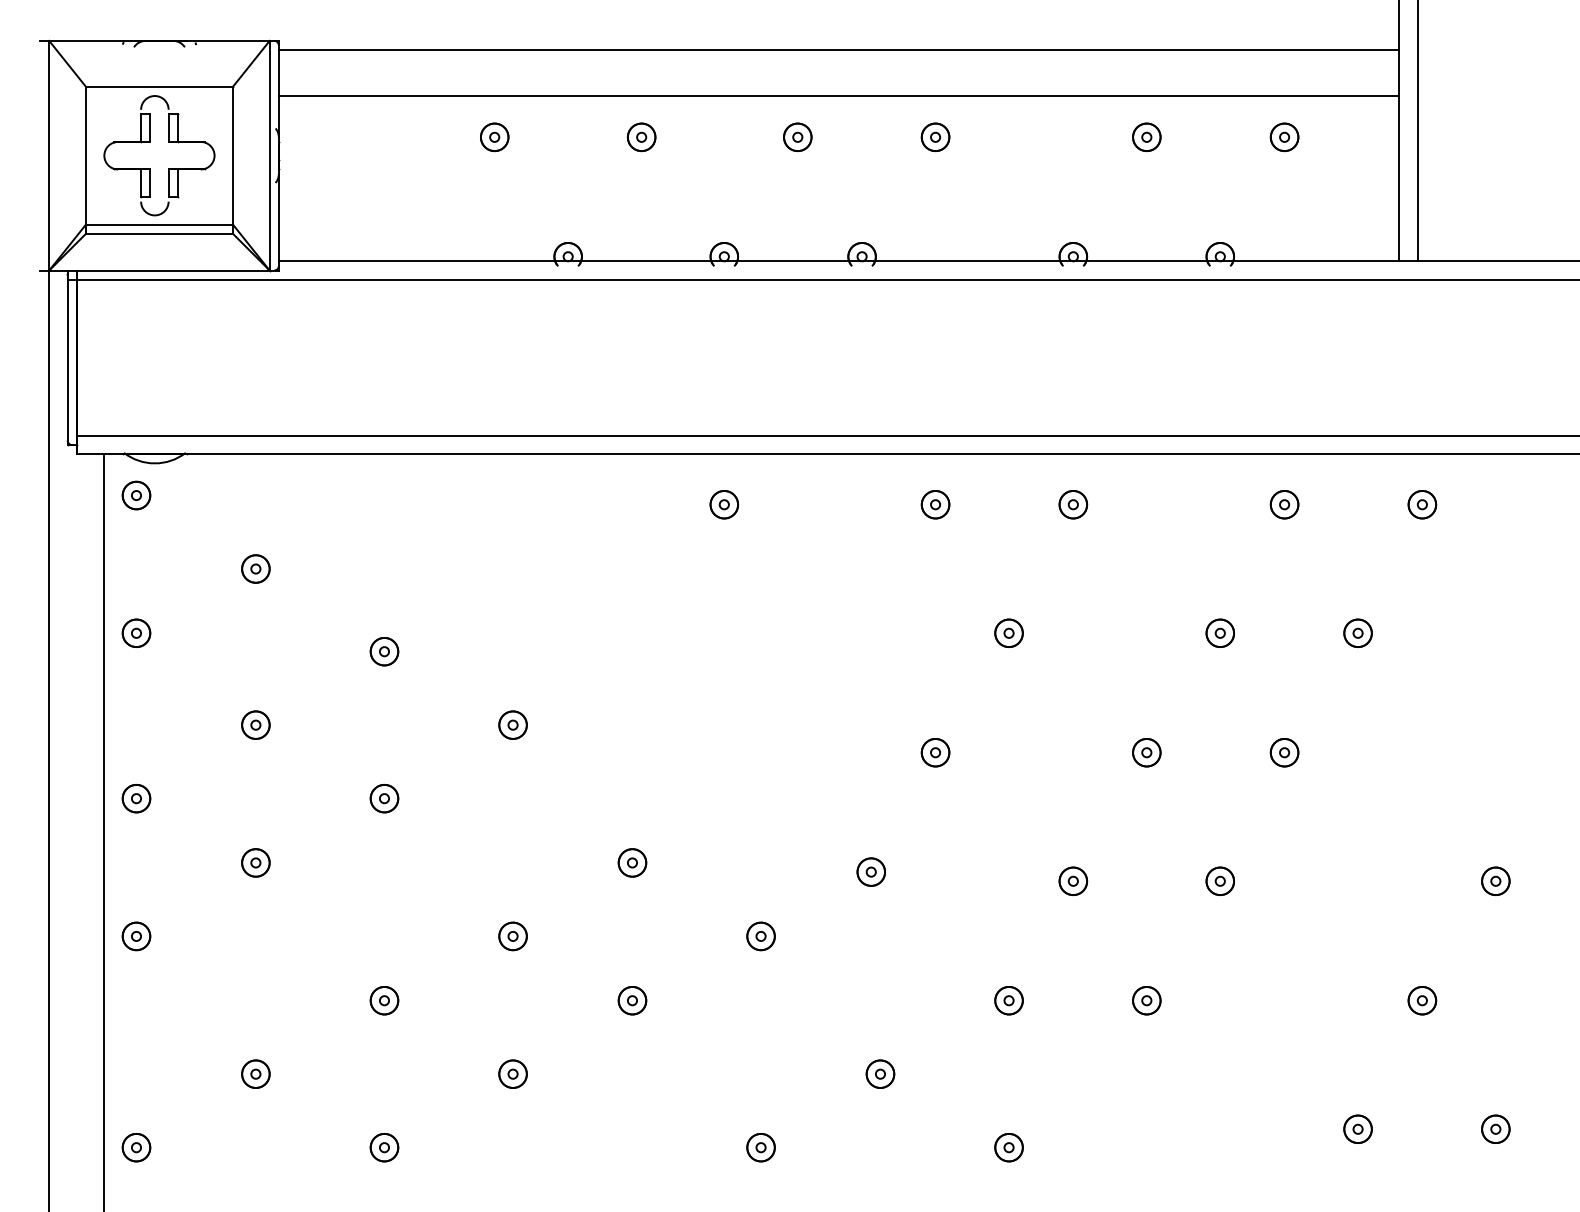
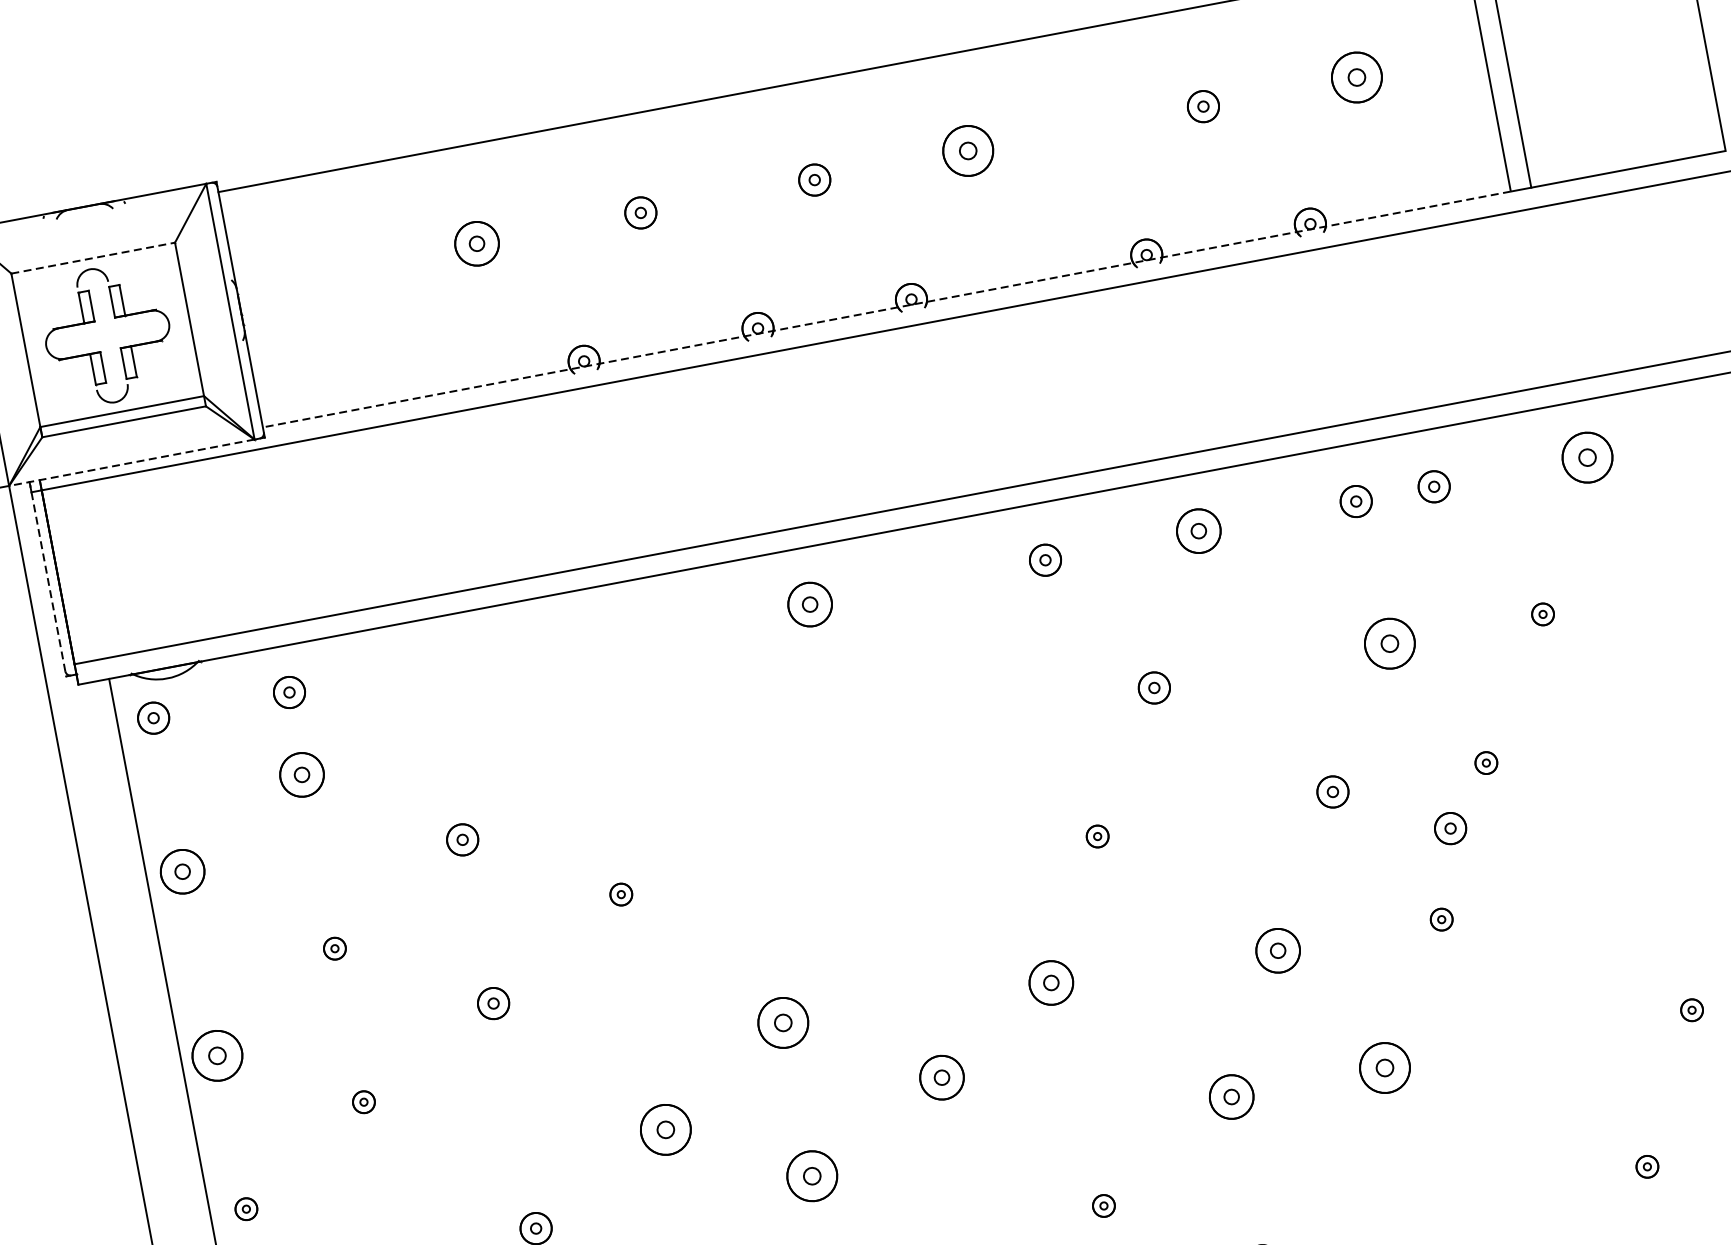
line: (159, 86) -> (93, 257), solid -> dashed
line: (838, 96) -> (851, 126), removed
part: (494, 137) -> (476, 244), size x1.4
part: (935, 137) -> (968, 151), size x1.6
part: (1284, 137) -> (1356, 77), size x1.6
line: (838, 261) -> (886, 309), solid -> dashed
line: (158, 270) -> (130, 462), solid -> dashed
line: (67, 362) -> (48, 584), solid -> dashed
part: (258, 495) -> (289, 692), added
part: (724, 504) -> (810, 604), size x1.4
part: (1073, 504) -> (1199, 530), size x1.4
part: (1214, 504) -> (1356, 501), added
part: (1422, 504) -> (1587, 457), size x1.6
part: (255, 568) -> (301, 774), size x1.4
part: (136, 632) -> (182, 870), size x1.4
part: (1219, 632) -> (1388, 642), size x1.6
part: (1357, 632) -> (1542, 613), size x0.7
part: (255, 724) -> (334, 948), size x0.7
part: (512, 724) -> (620, 894), size x0.7
part: (935, 752) -> (1097, 836), size x0.7
part: (1284, 752) -> (1486, 762), size x0.7
part: (136, 798) -> (217, 1055), size x1.6
part: (1242, 803) -> (1450, 828), added
part: (255, 862) -> (363, 1101), size x0.7
part: (632, 862) -> (783, 1022), size x1.6
part: (870, 871) -> (1050, 982), size x1.4
part: (1073, 880) -> (1278, 949), size x1.4
part: (1219, 880) -> (1440, 918), size x0.7
part: (136, 936) -> (246, 1209), size x0.7
part: (512, 936) -> (665, 1130), size x1.6
part: (760, 936) -> (941, 1077), size x1.4
part: (632, 1000) -> (812, 1176), size x1.6
part: (1008, 1000) -> (1231, 1097), size x1.4
part: (1146, 1000) -> (1384, 1067), size x1.6
part: (1422, 1000) -> (1692, 1009), size x0.7
part: (880, 1073) -> (1103, 1205), size x0.7
part: (1357, 1128) -> (1646, 1166), size x0.7

